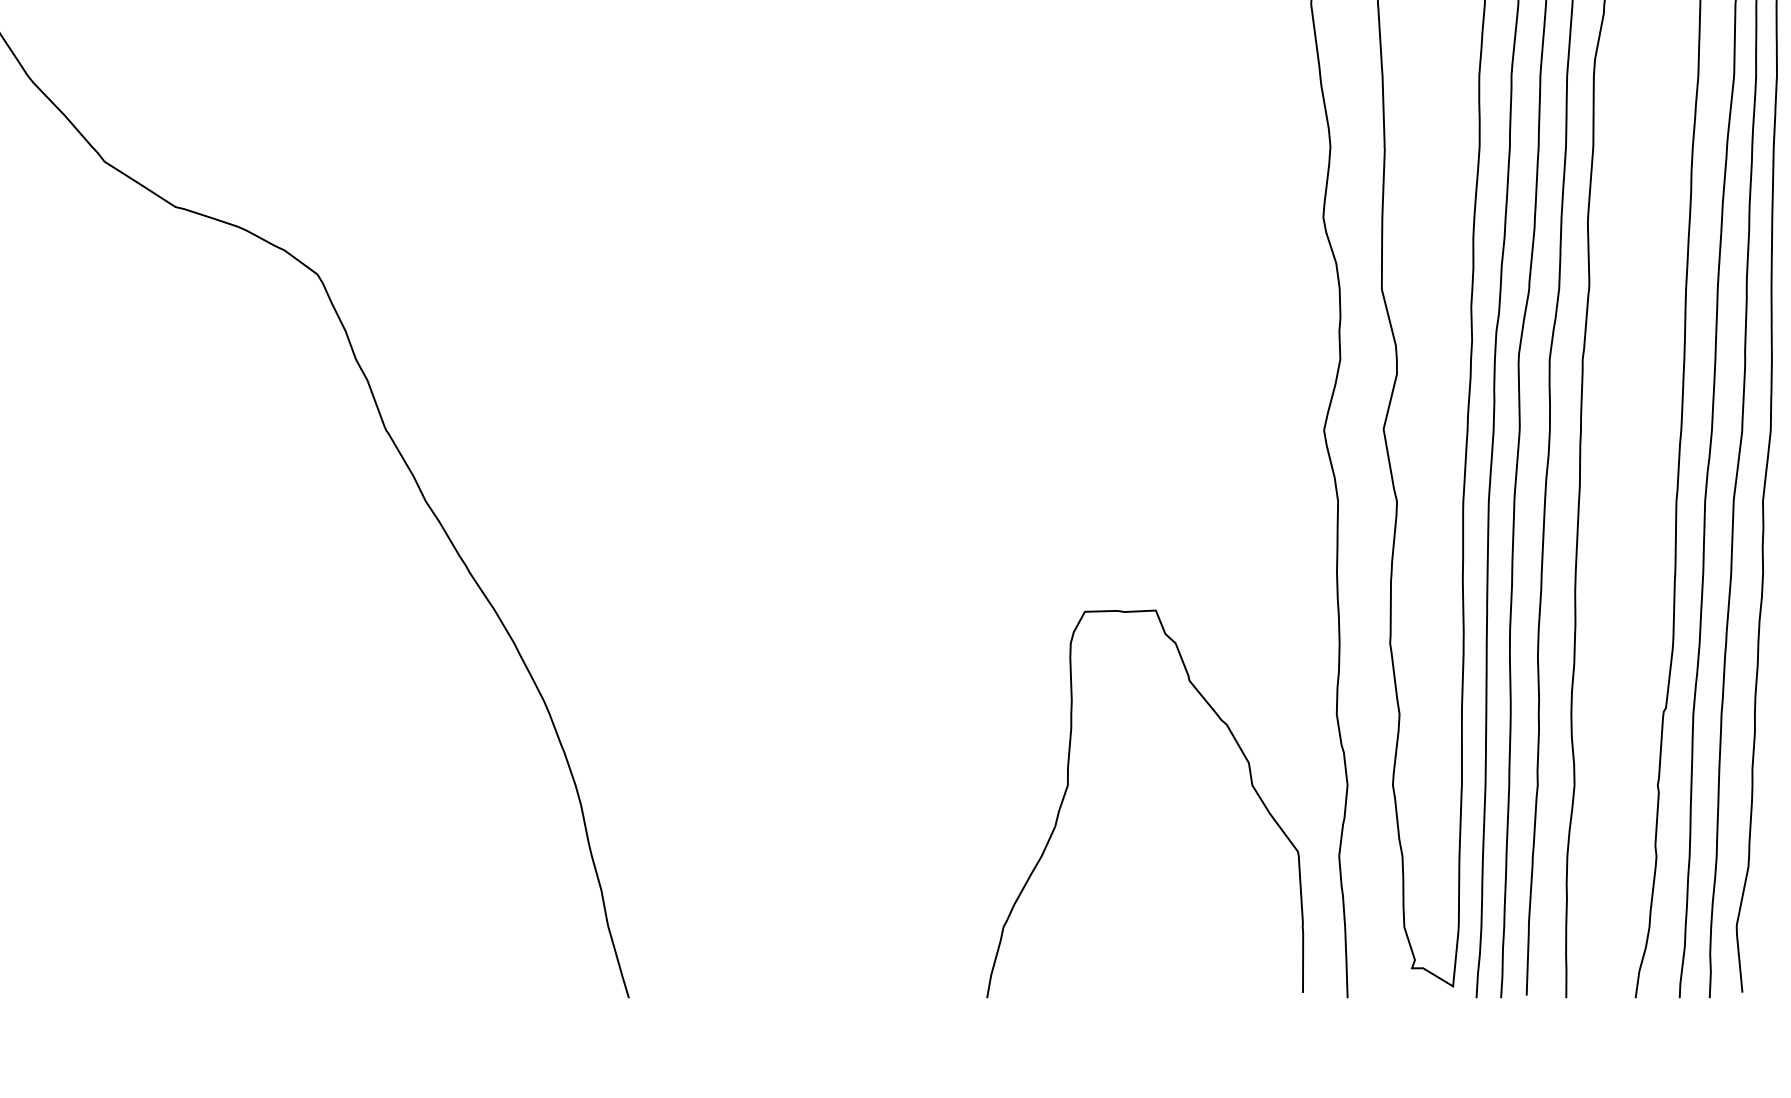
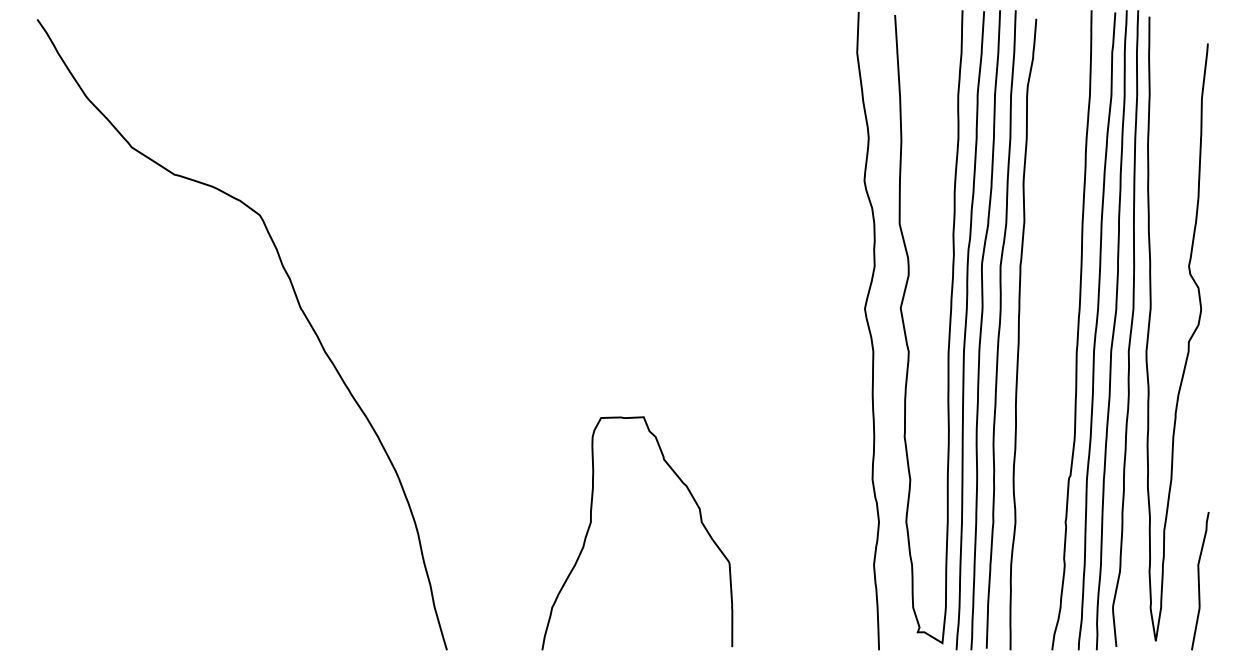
curve: (1068, 788) -> (591, 524), moved

